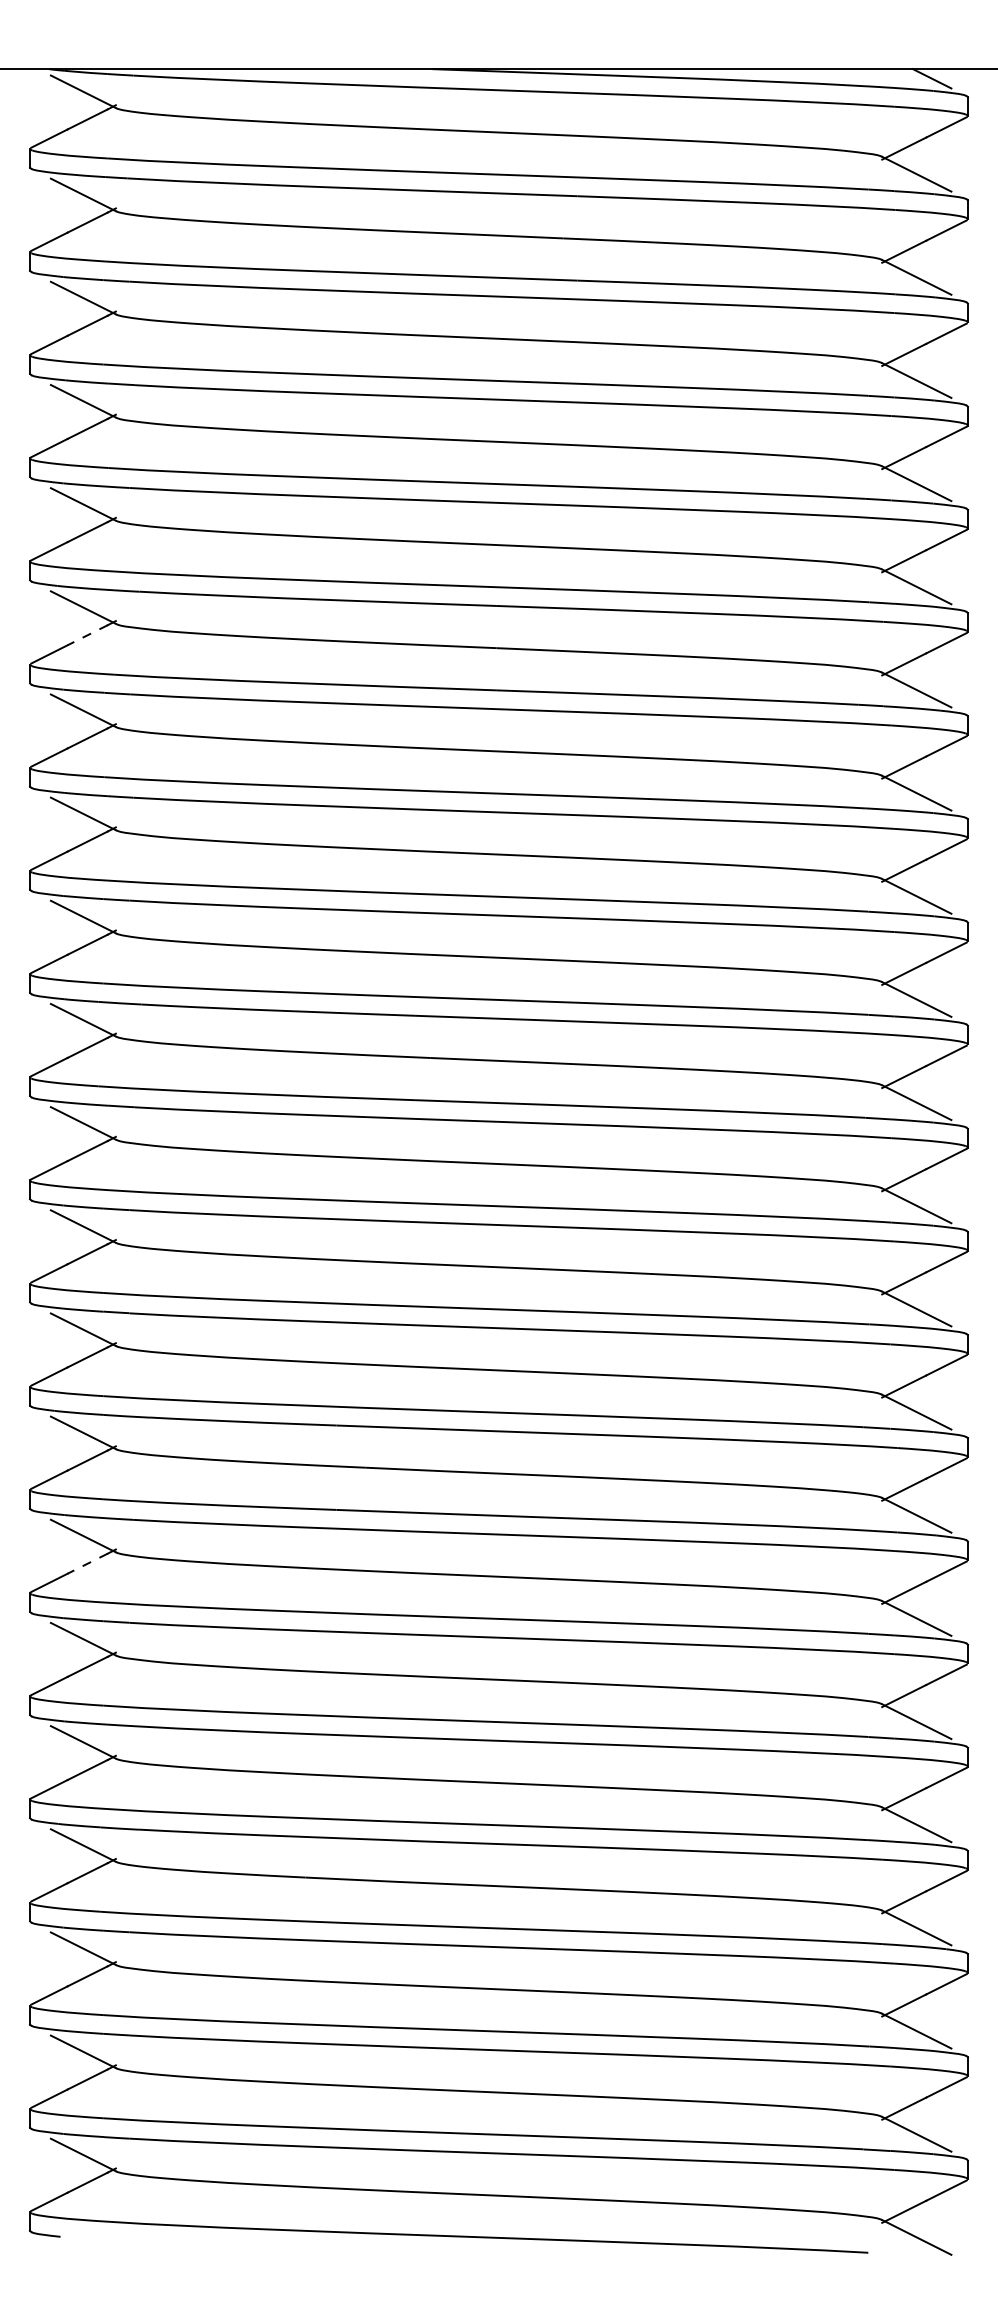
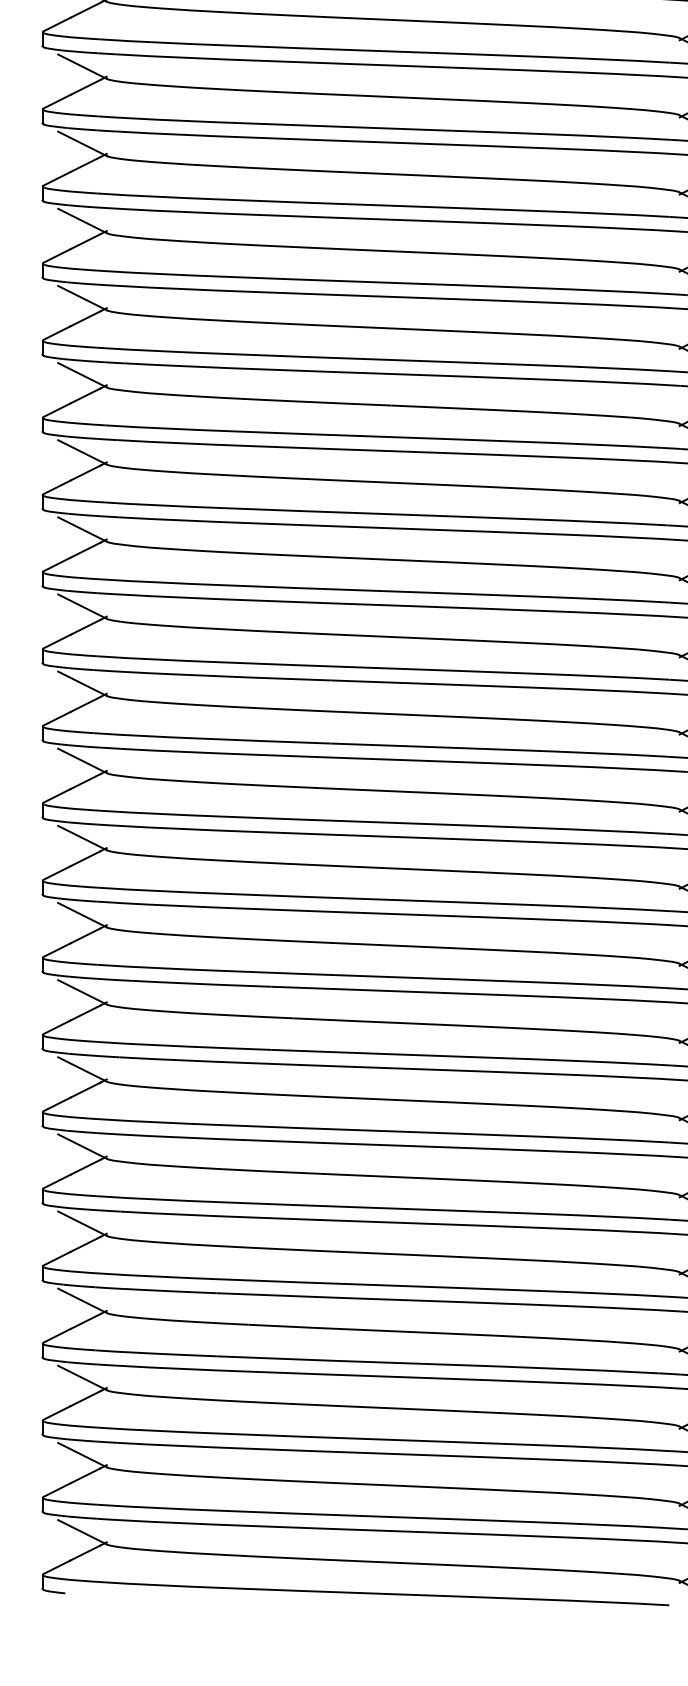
line: (87, 635) -> (85, 396), dashed -> solid
line: (87, 1563) -> (85, 1089), dashed -> solid

